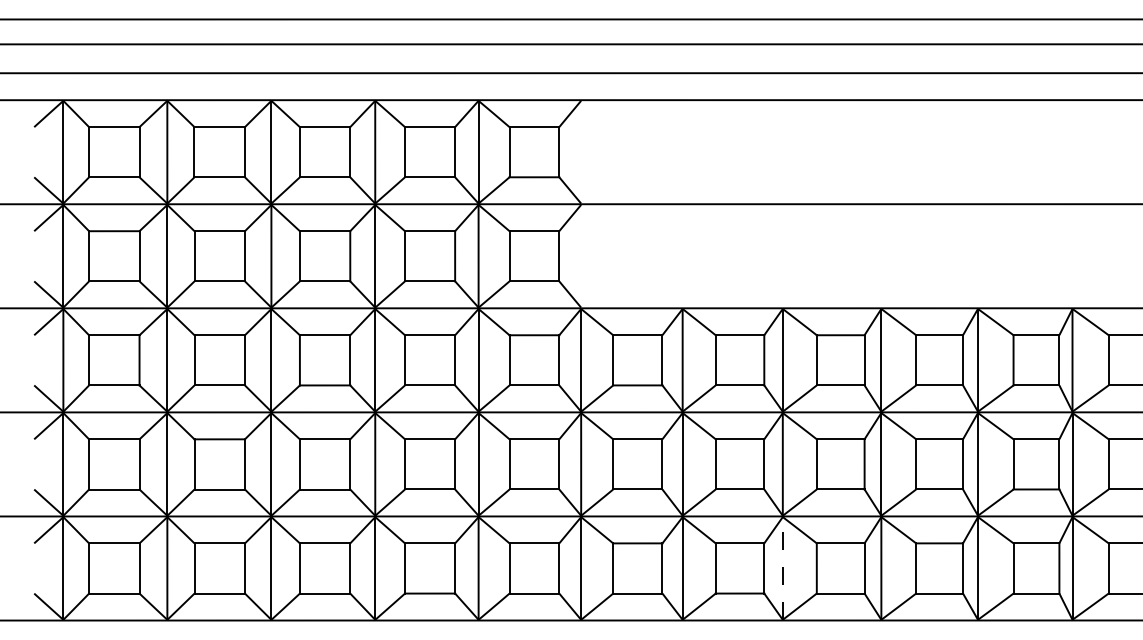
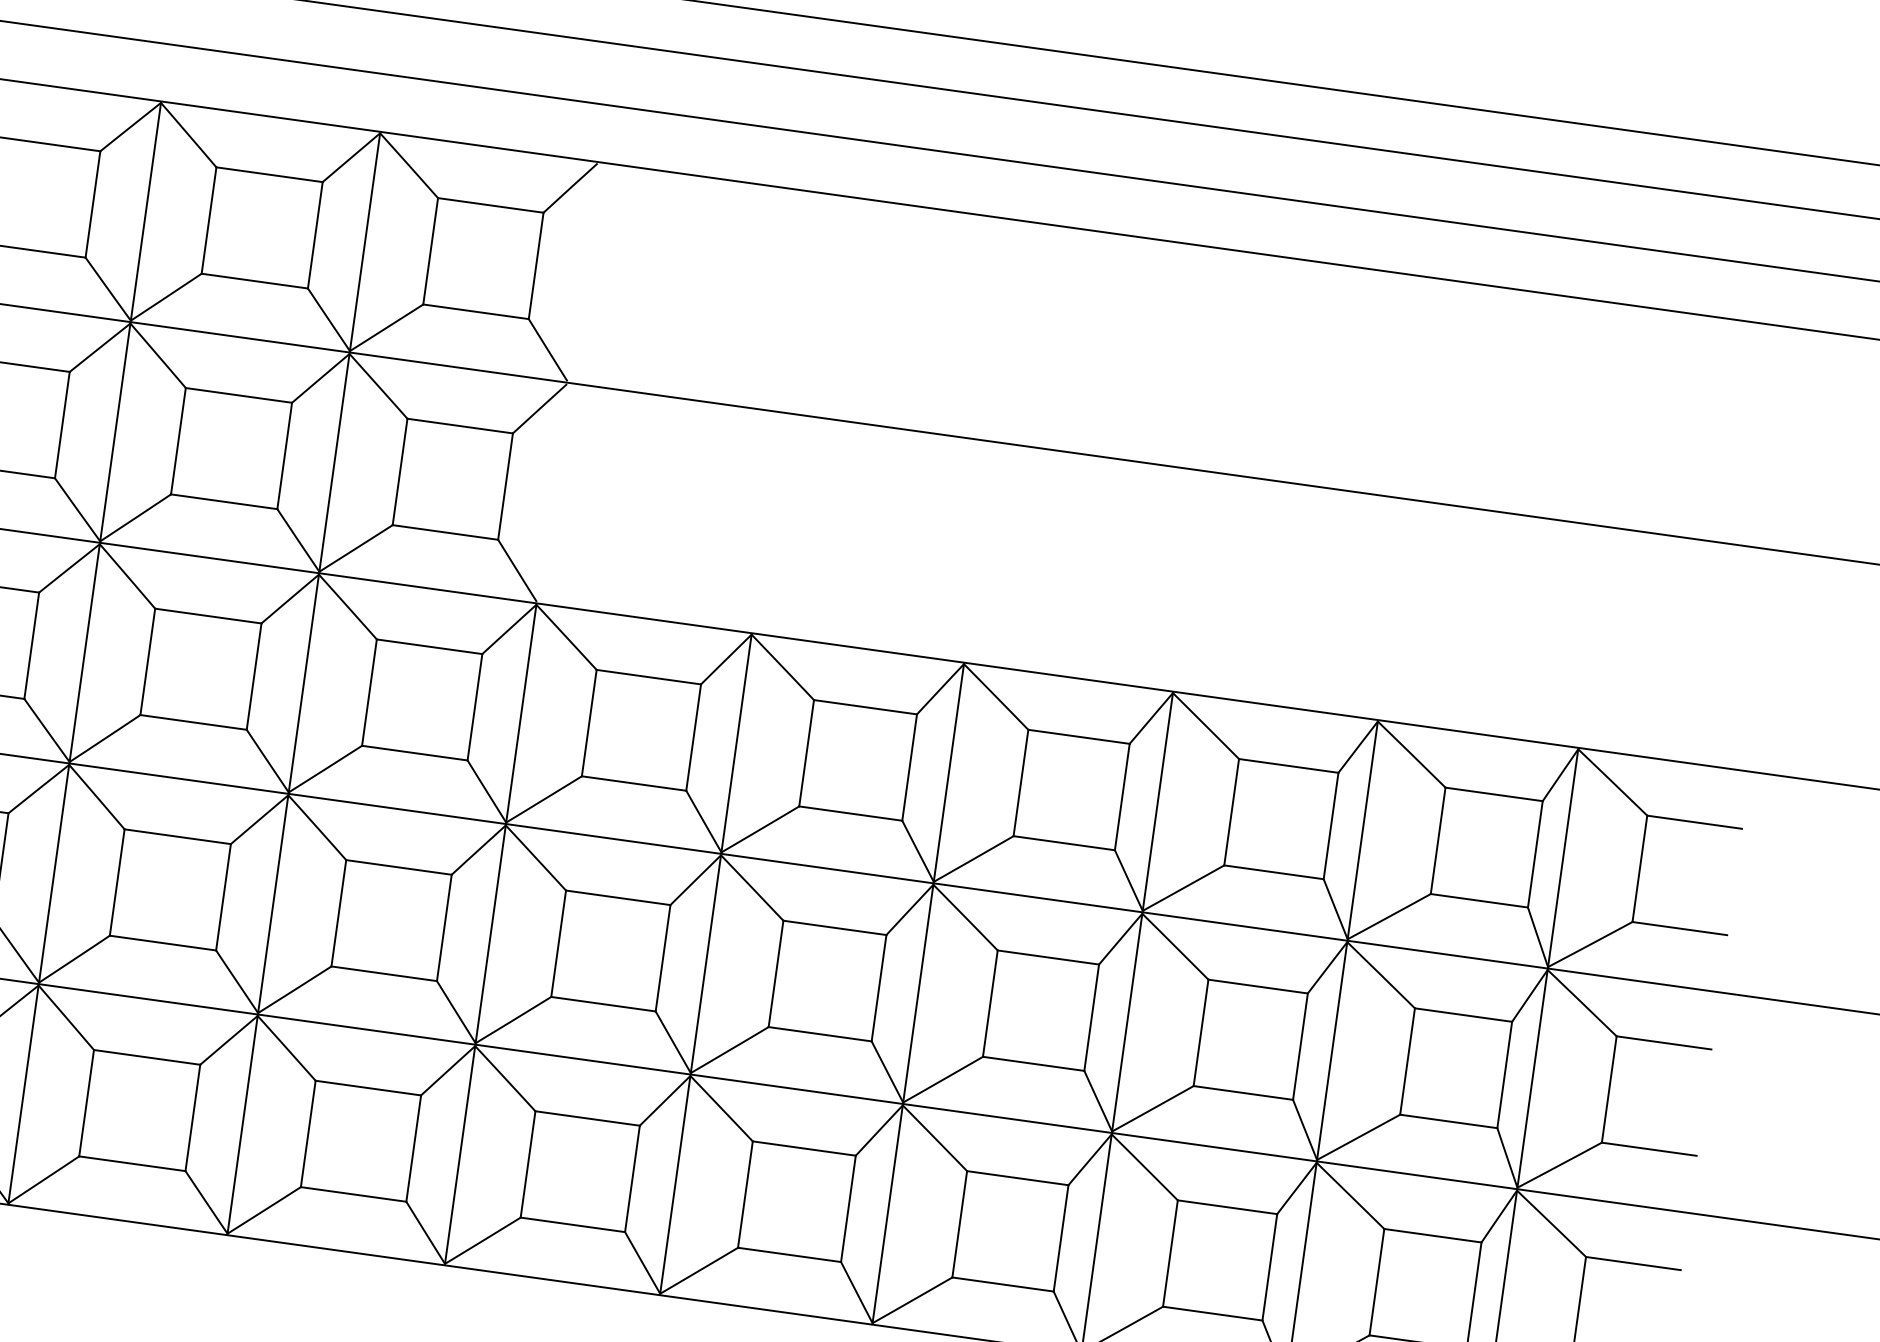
line: (782, 567) -> (887, 1212), dashed -> solid

